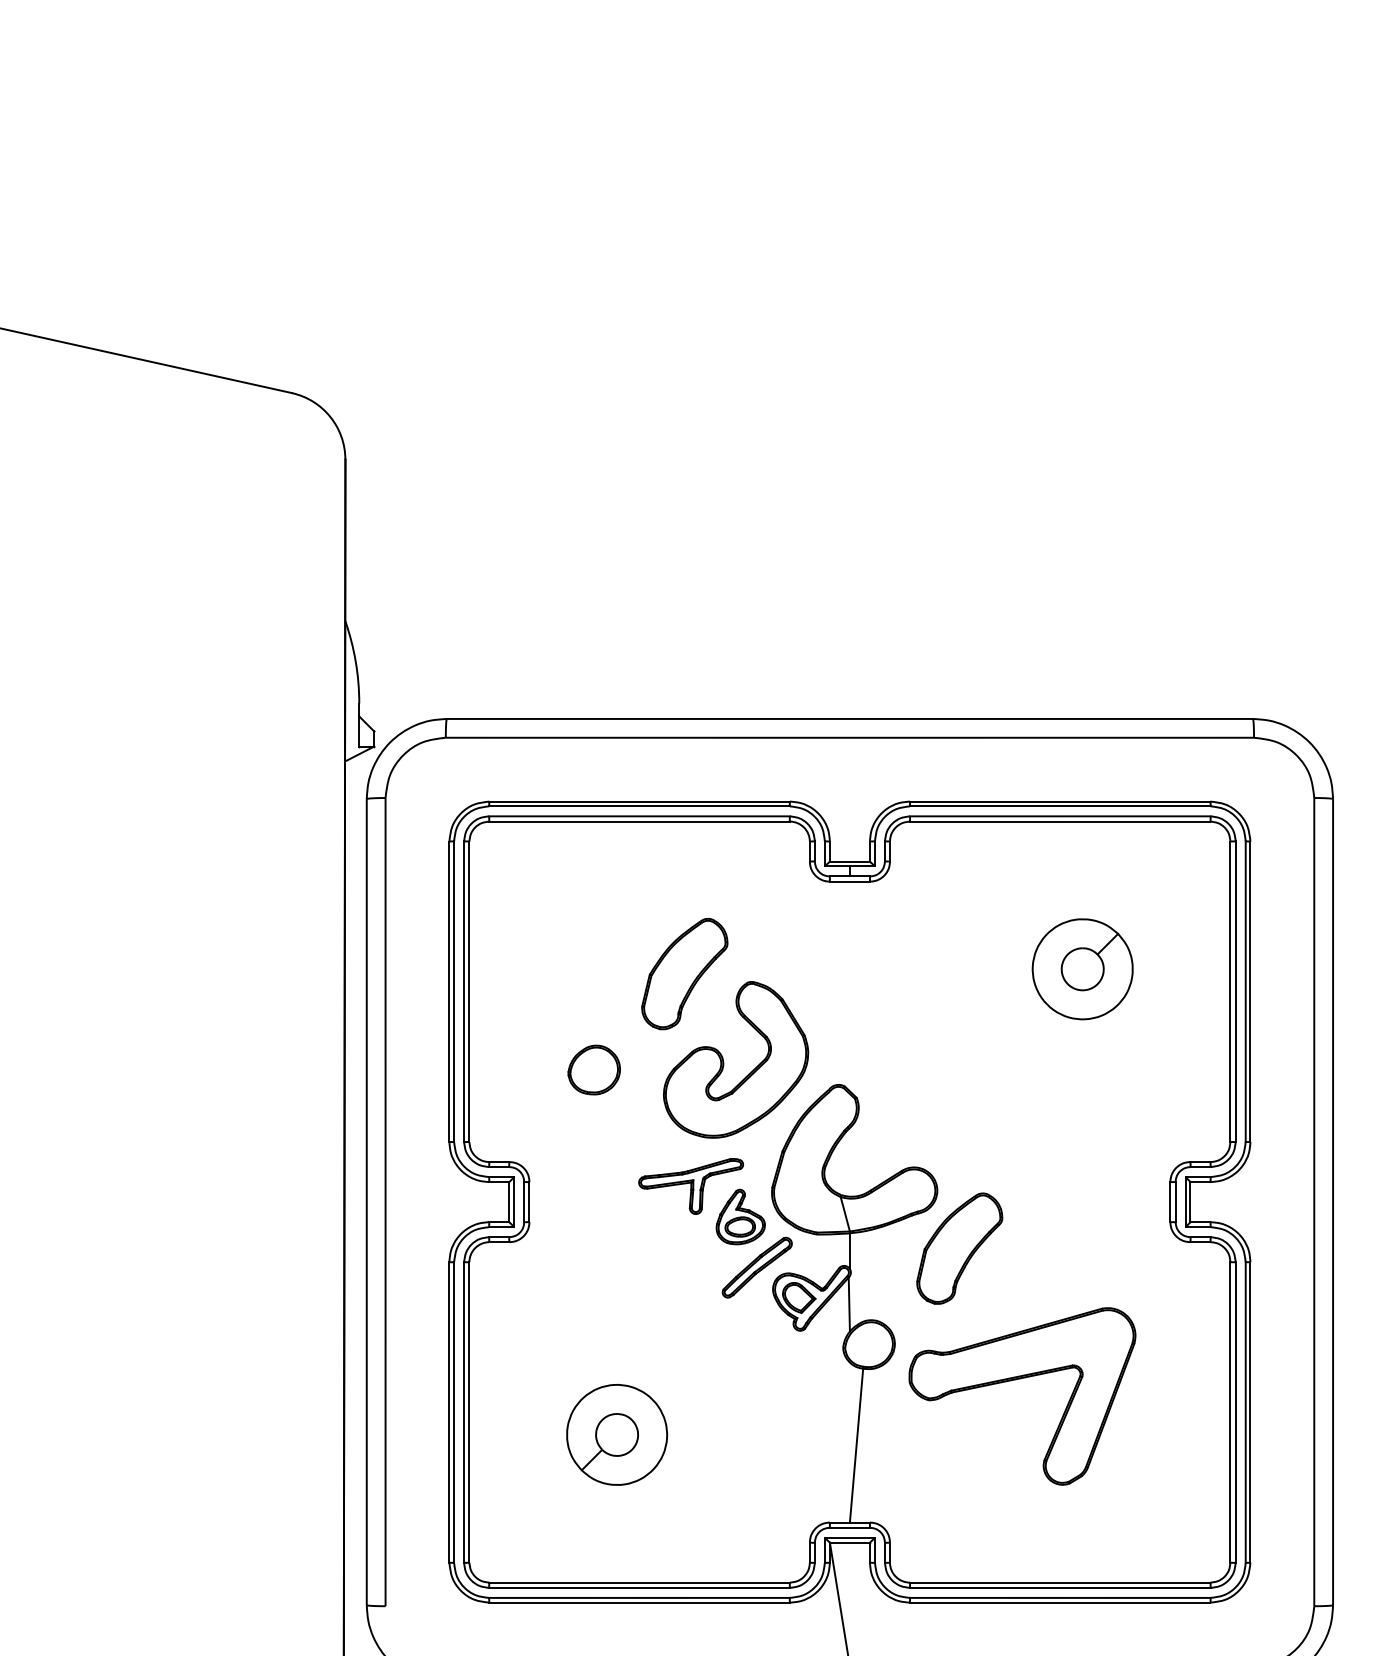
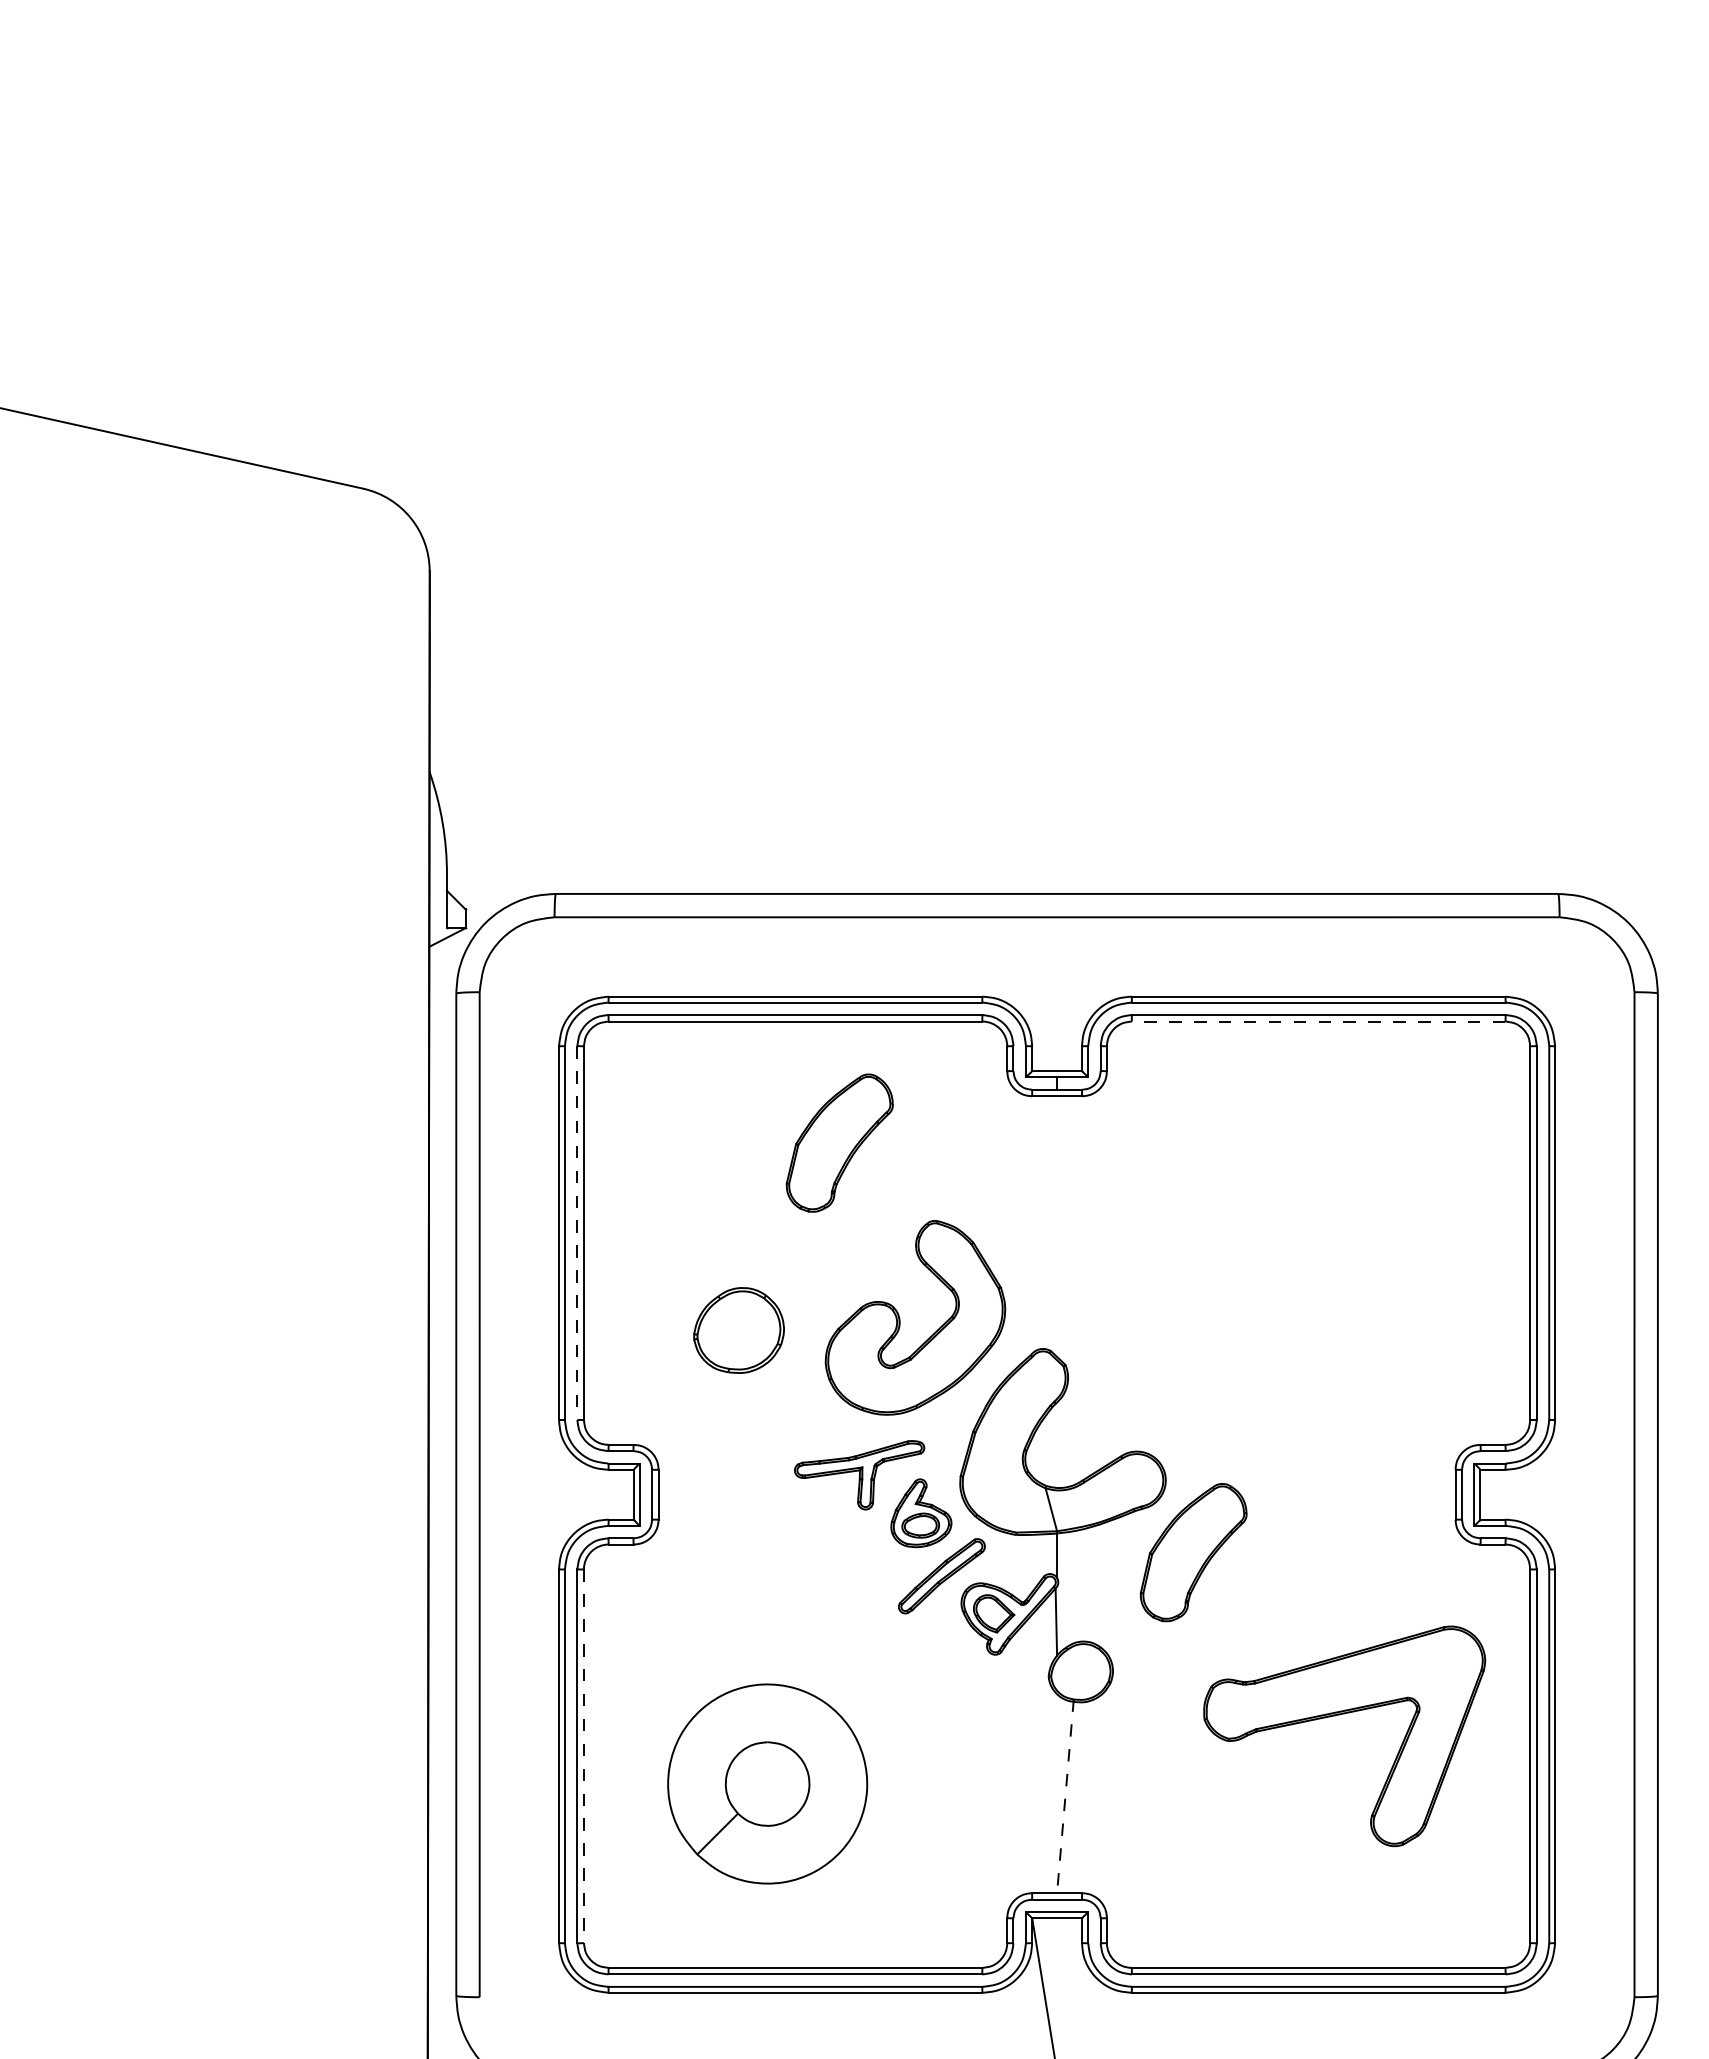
line: (1060, 821) -> (1318, 1021), solid -> dashed
part: (1082, 969) -> (1346, 1205), removed
part: (684, 973) -> (839, 1142), moved
line: (464, 992) -> (577, 1233), solid -> dashed
part: (594, 1070) -> (739, 1330), size x1.4
part: (1019, 1379) -> (1340, 1715), moved
line: (469, 1412) -> (583, 1756), solid -> dashed
part: (617, 1435) -> (767, 1784), size x1.6
line: (856, 1444) -> (1065, 1796), solid -> dashed

